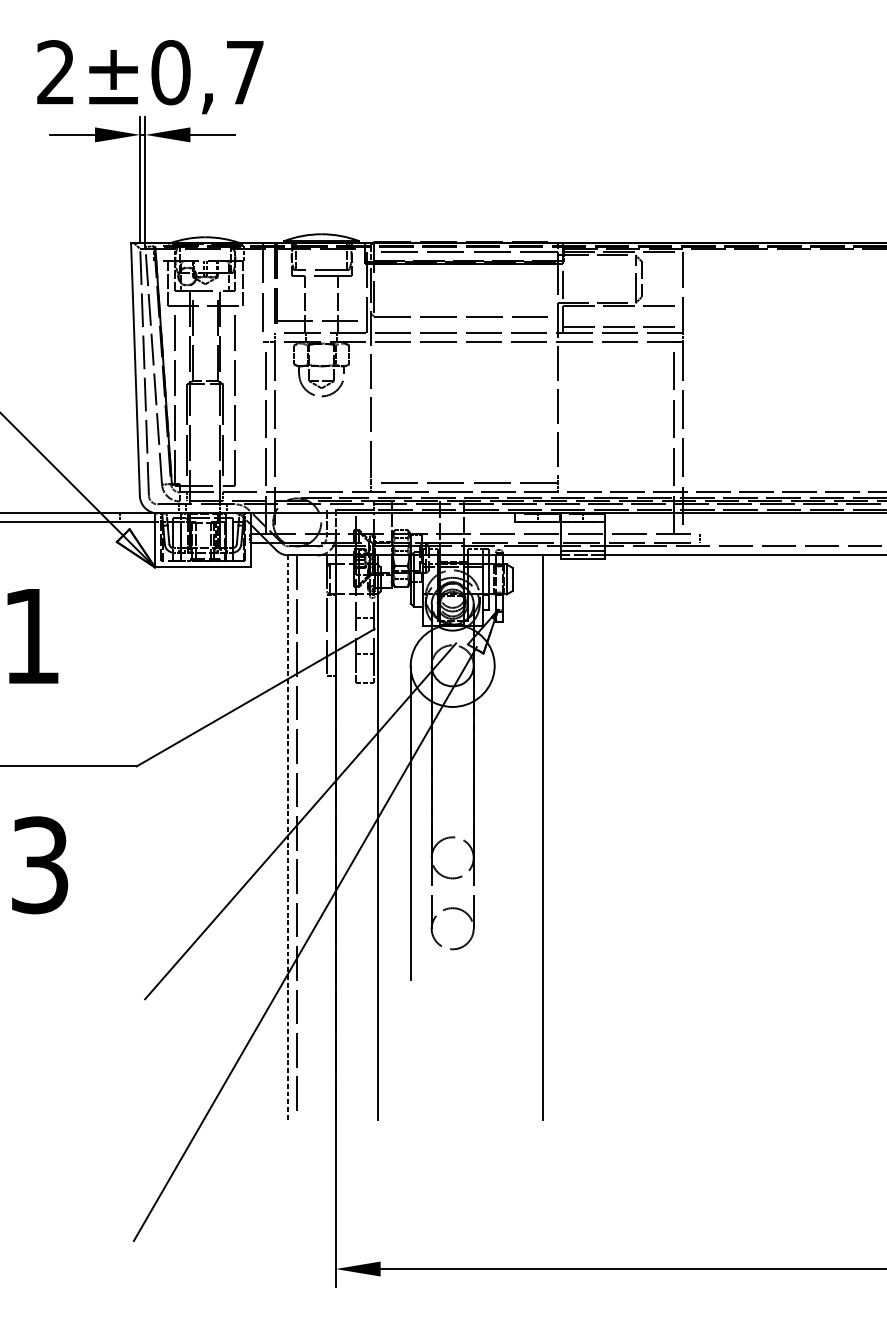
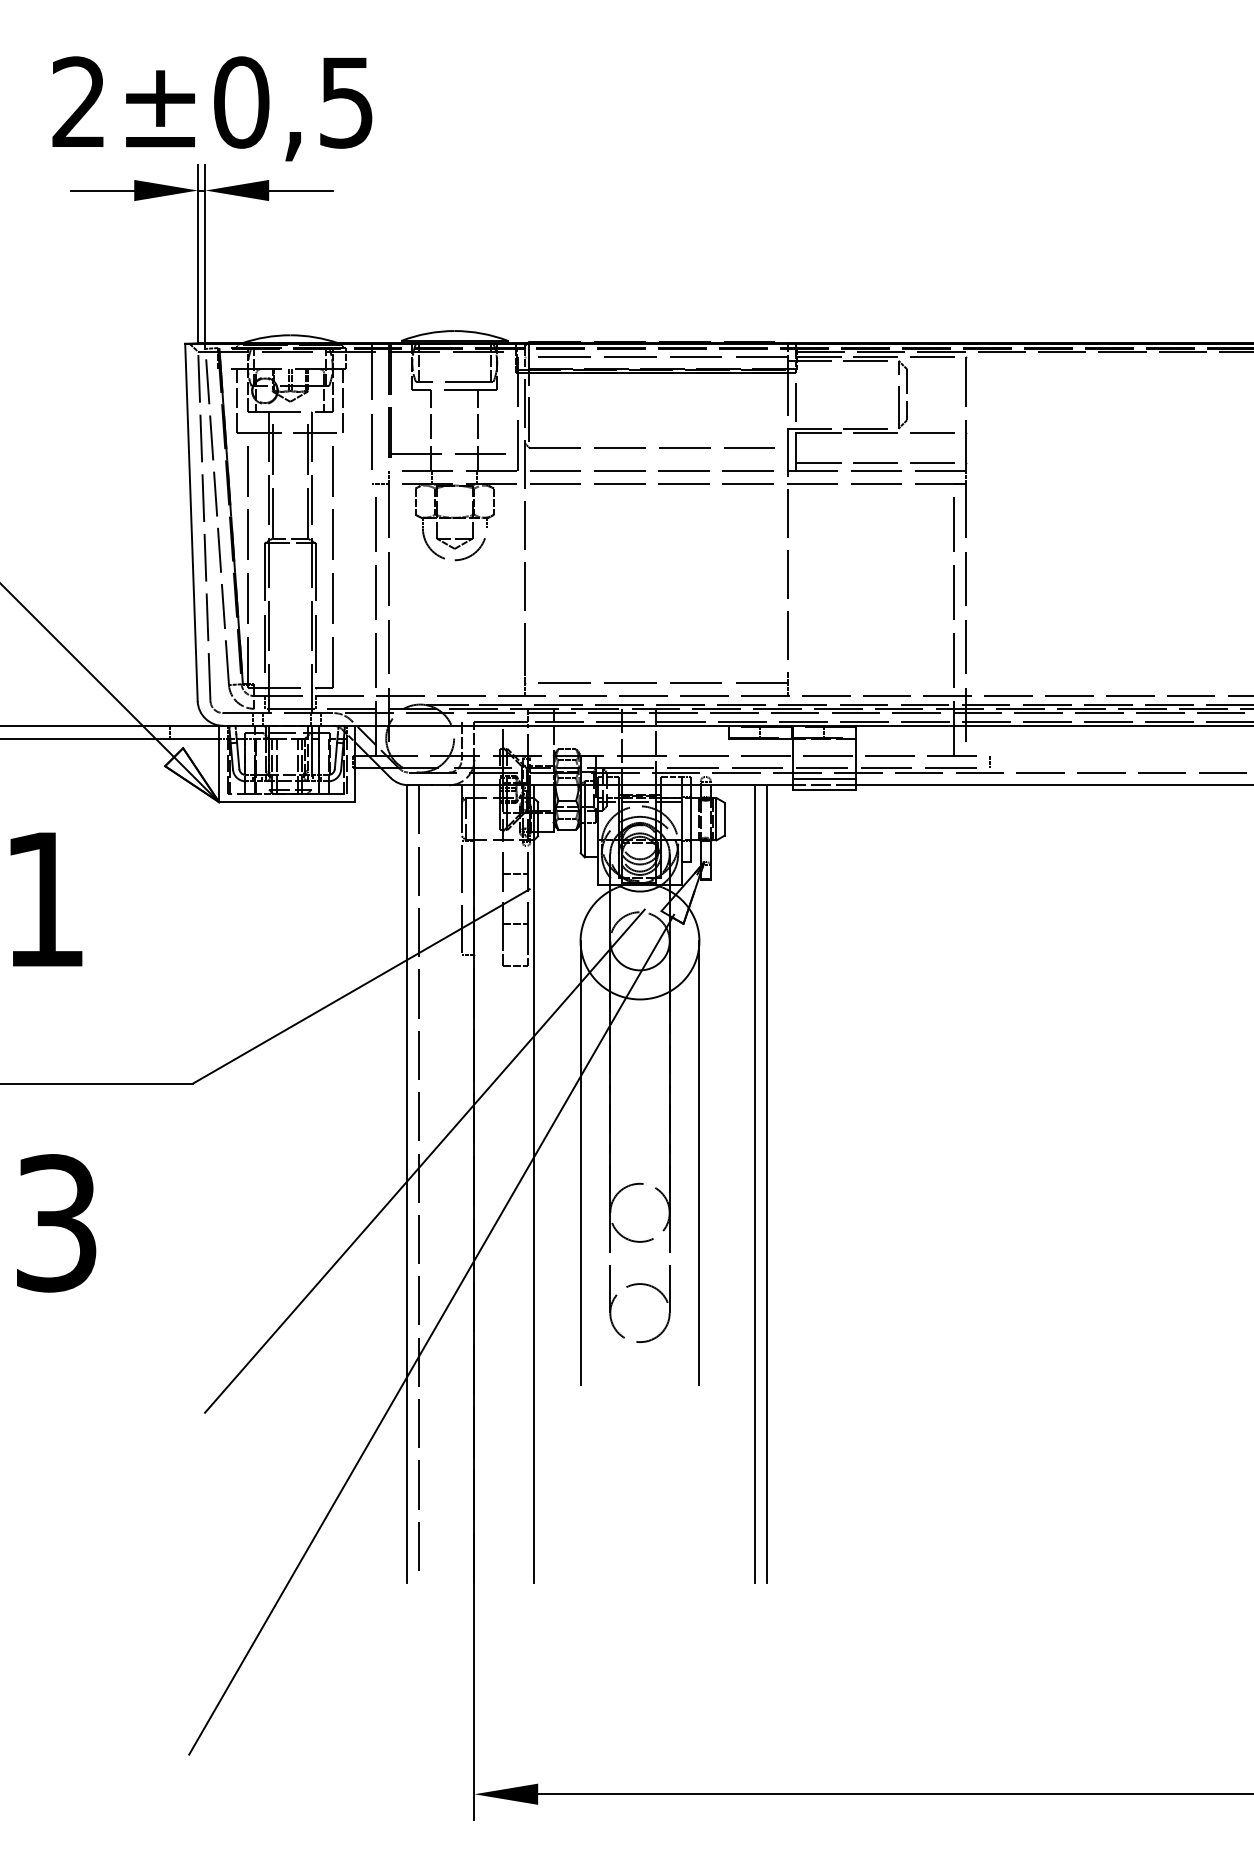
text: (245, 72) -> (346, 102), ±0,7 -> ±0,5
line: (494, 822) -> (699, 1162), added
line: (287, 837) -> (406, 1184), dashed -> solid
line: (533, 837) -> (754, 1184), added

